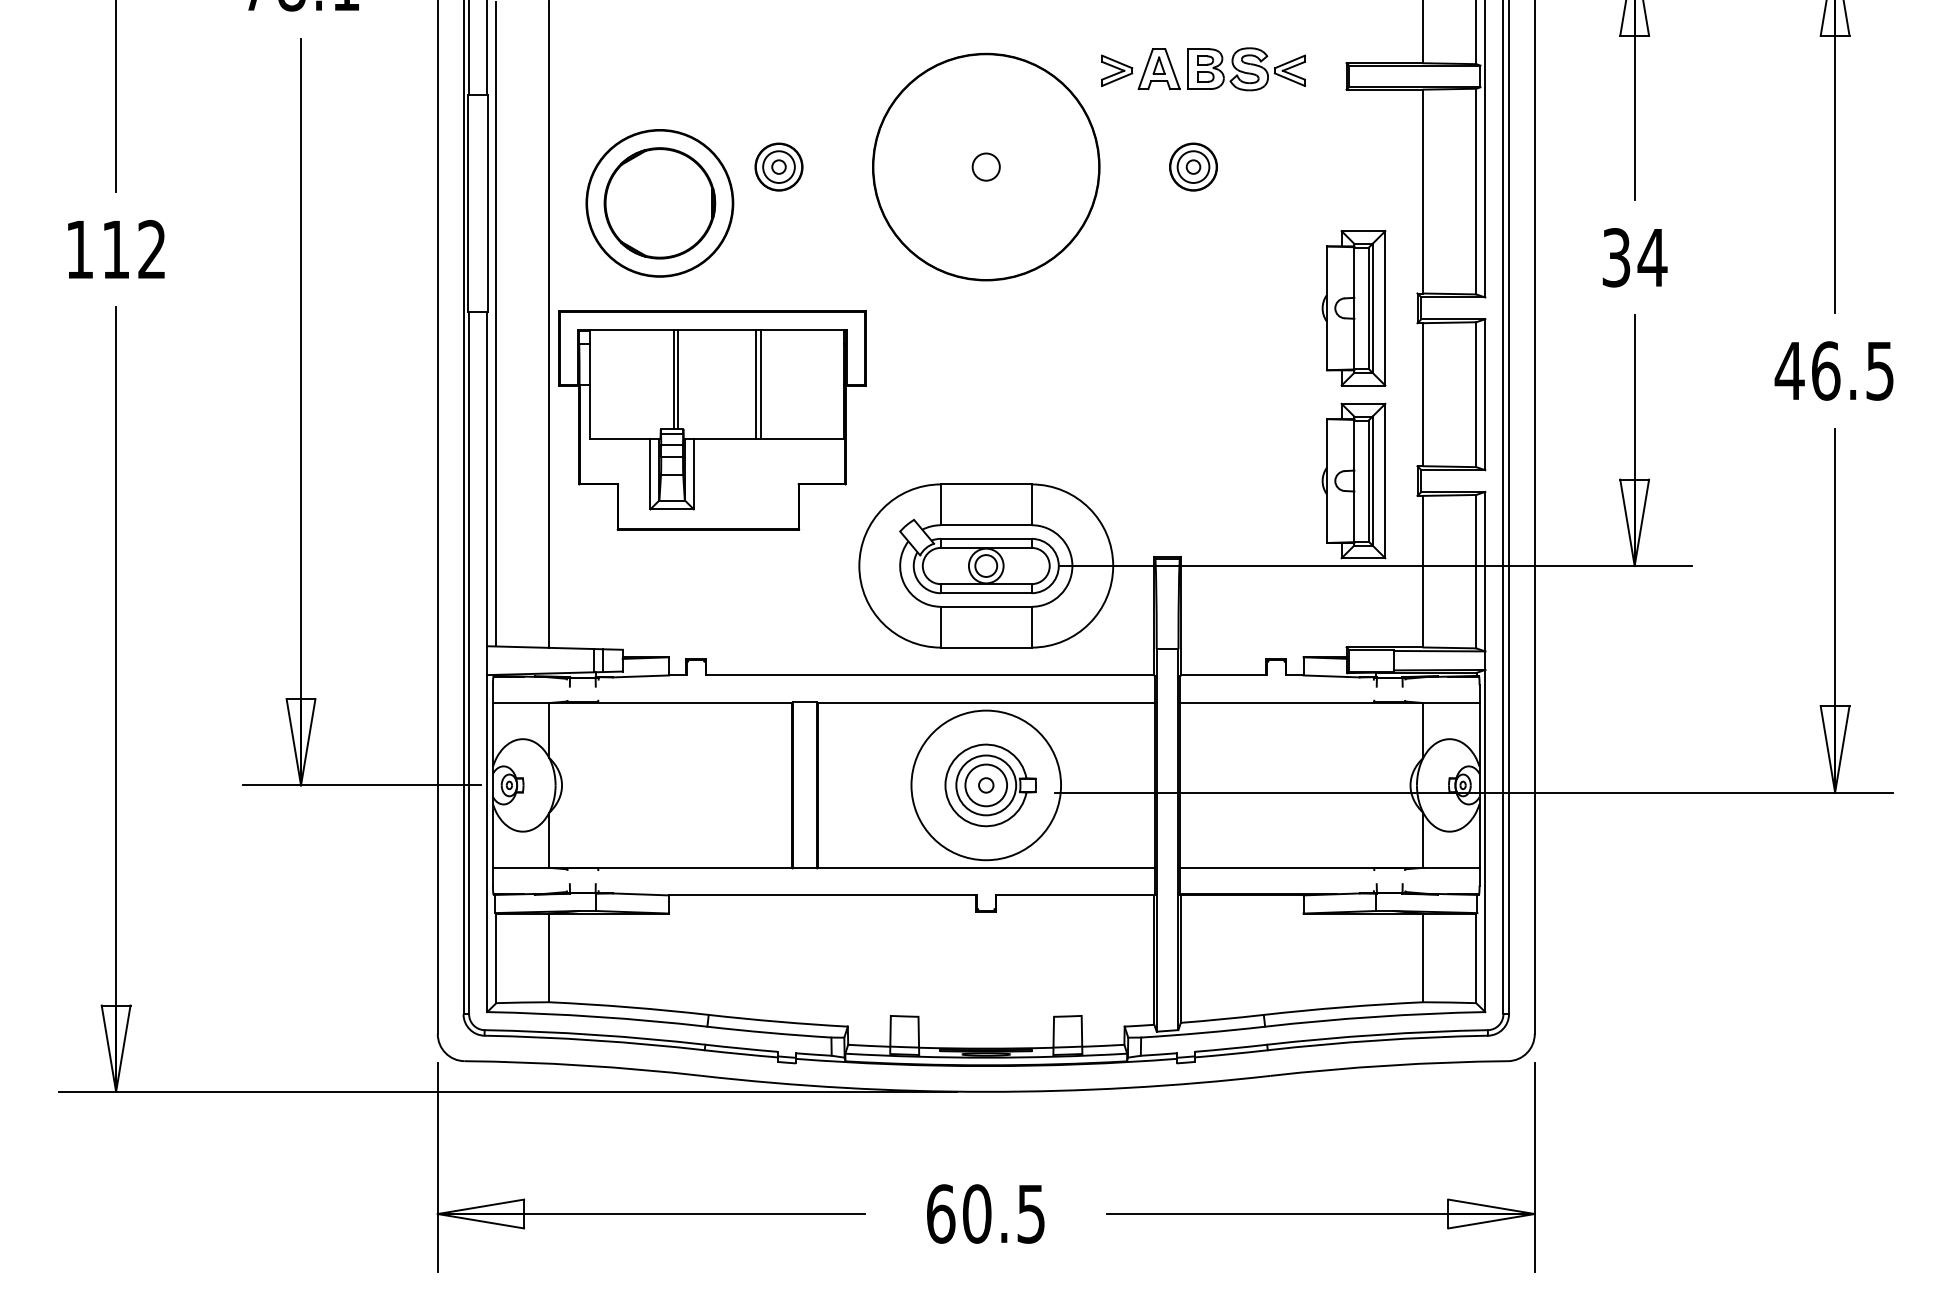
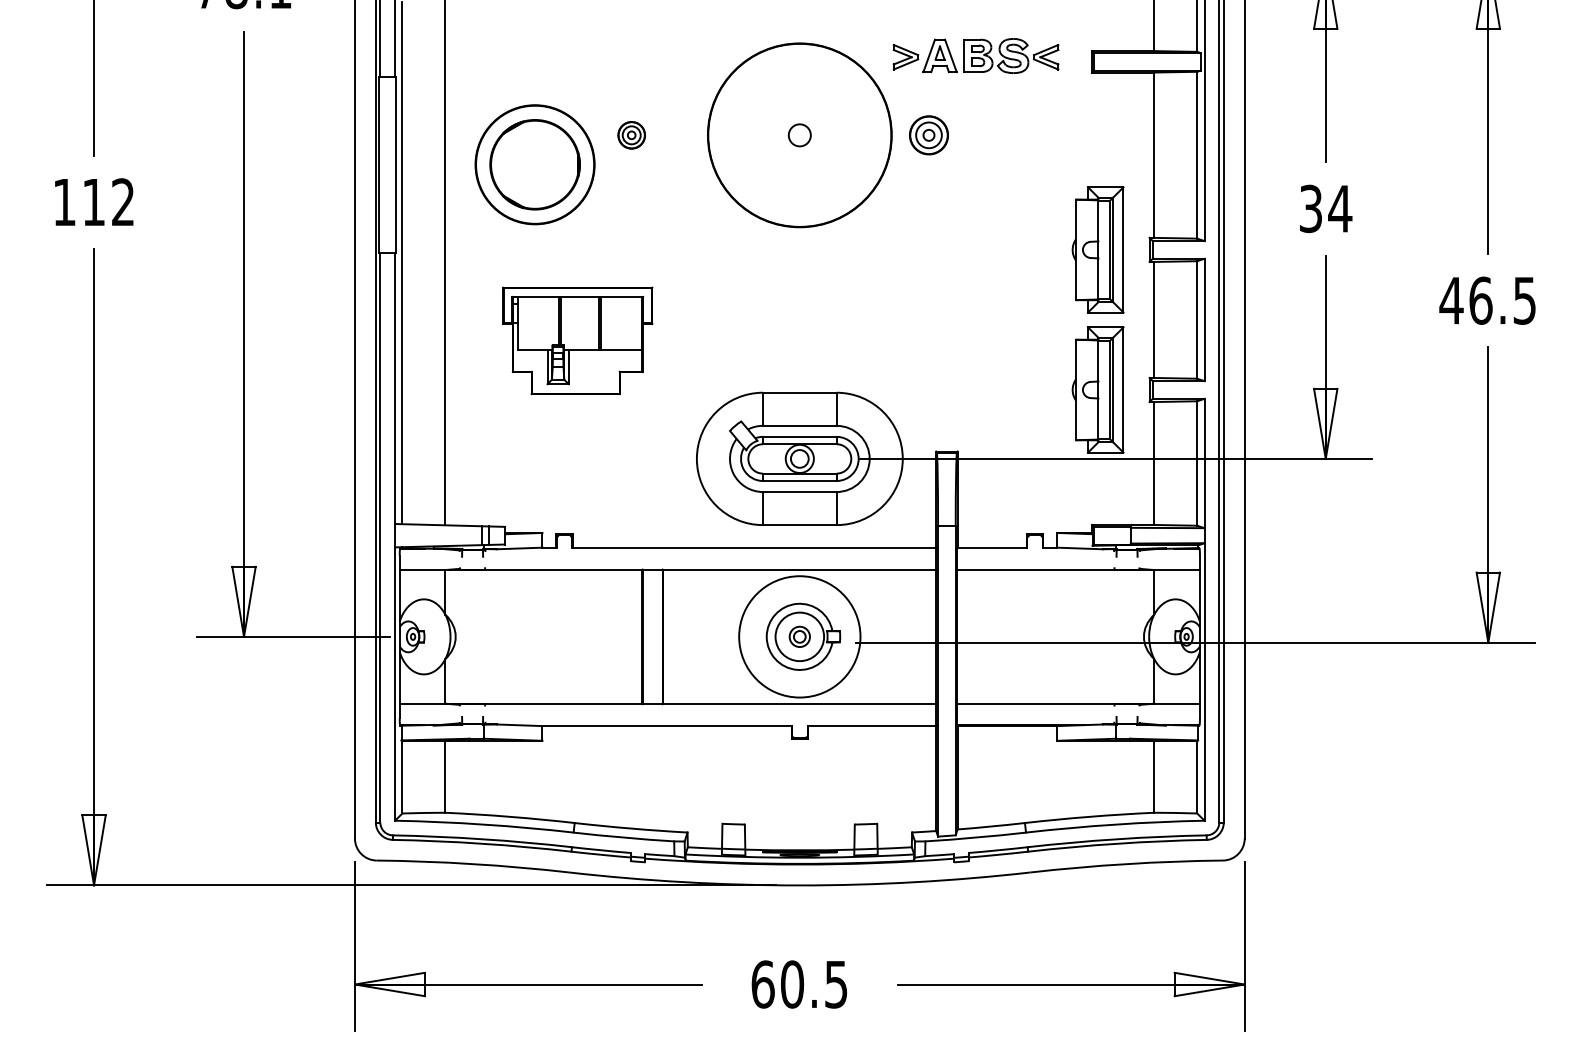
part: (778, 166) -> (631, 134), size x0.7
part: (1193, 166) -> (928, 134), moved
part: (712, 420) -> (577, 340), size x0.6
circle: (986, 785) -> (800, 636), size x0.6

